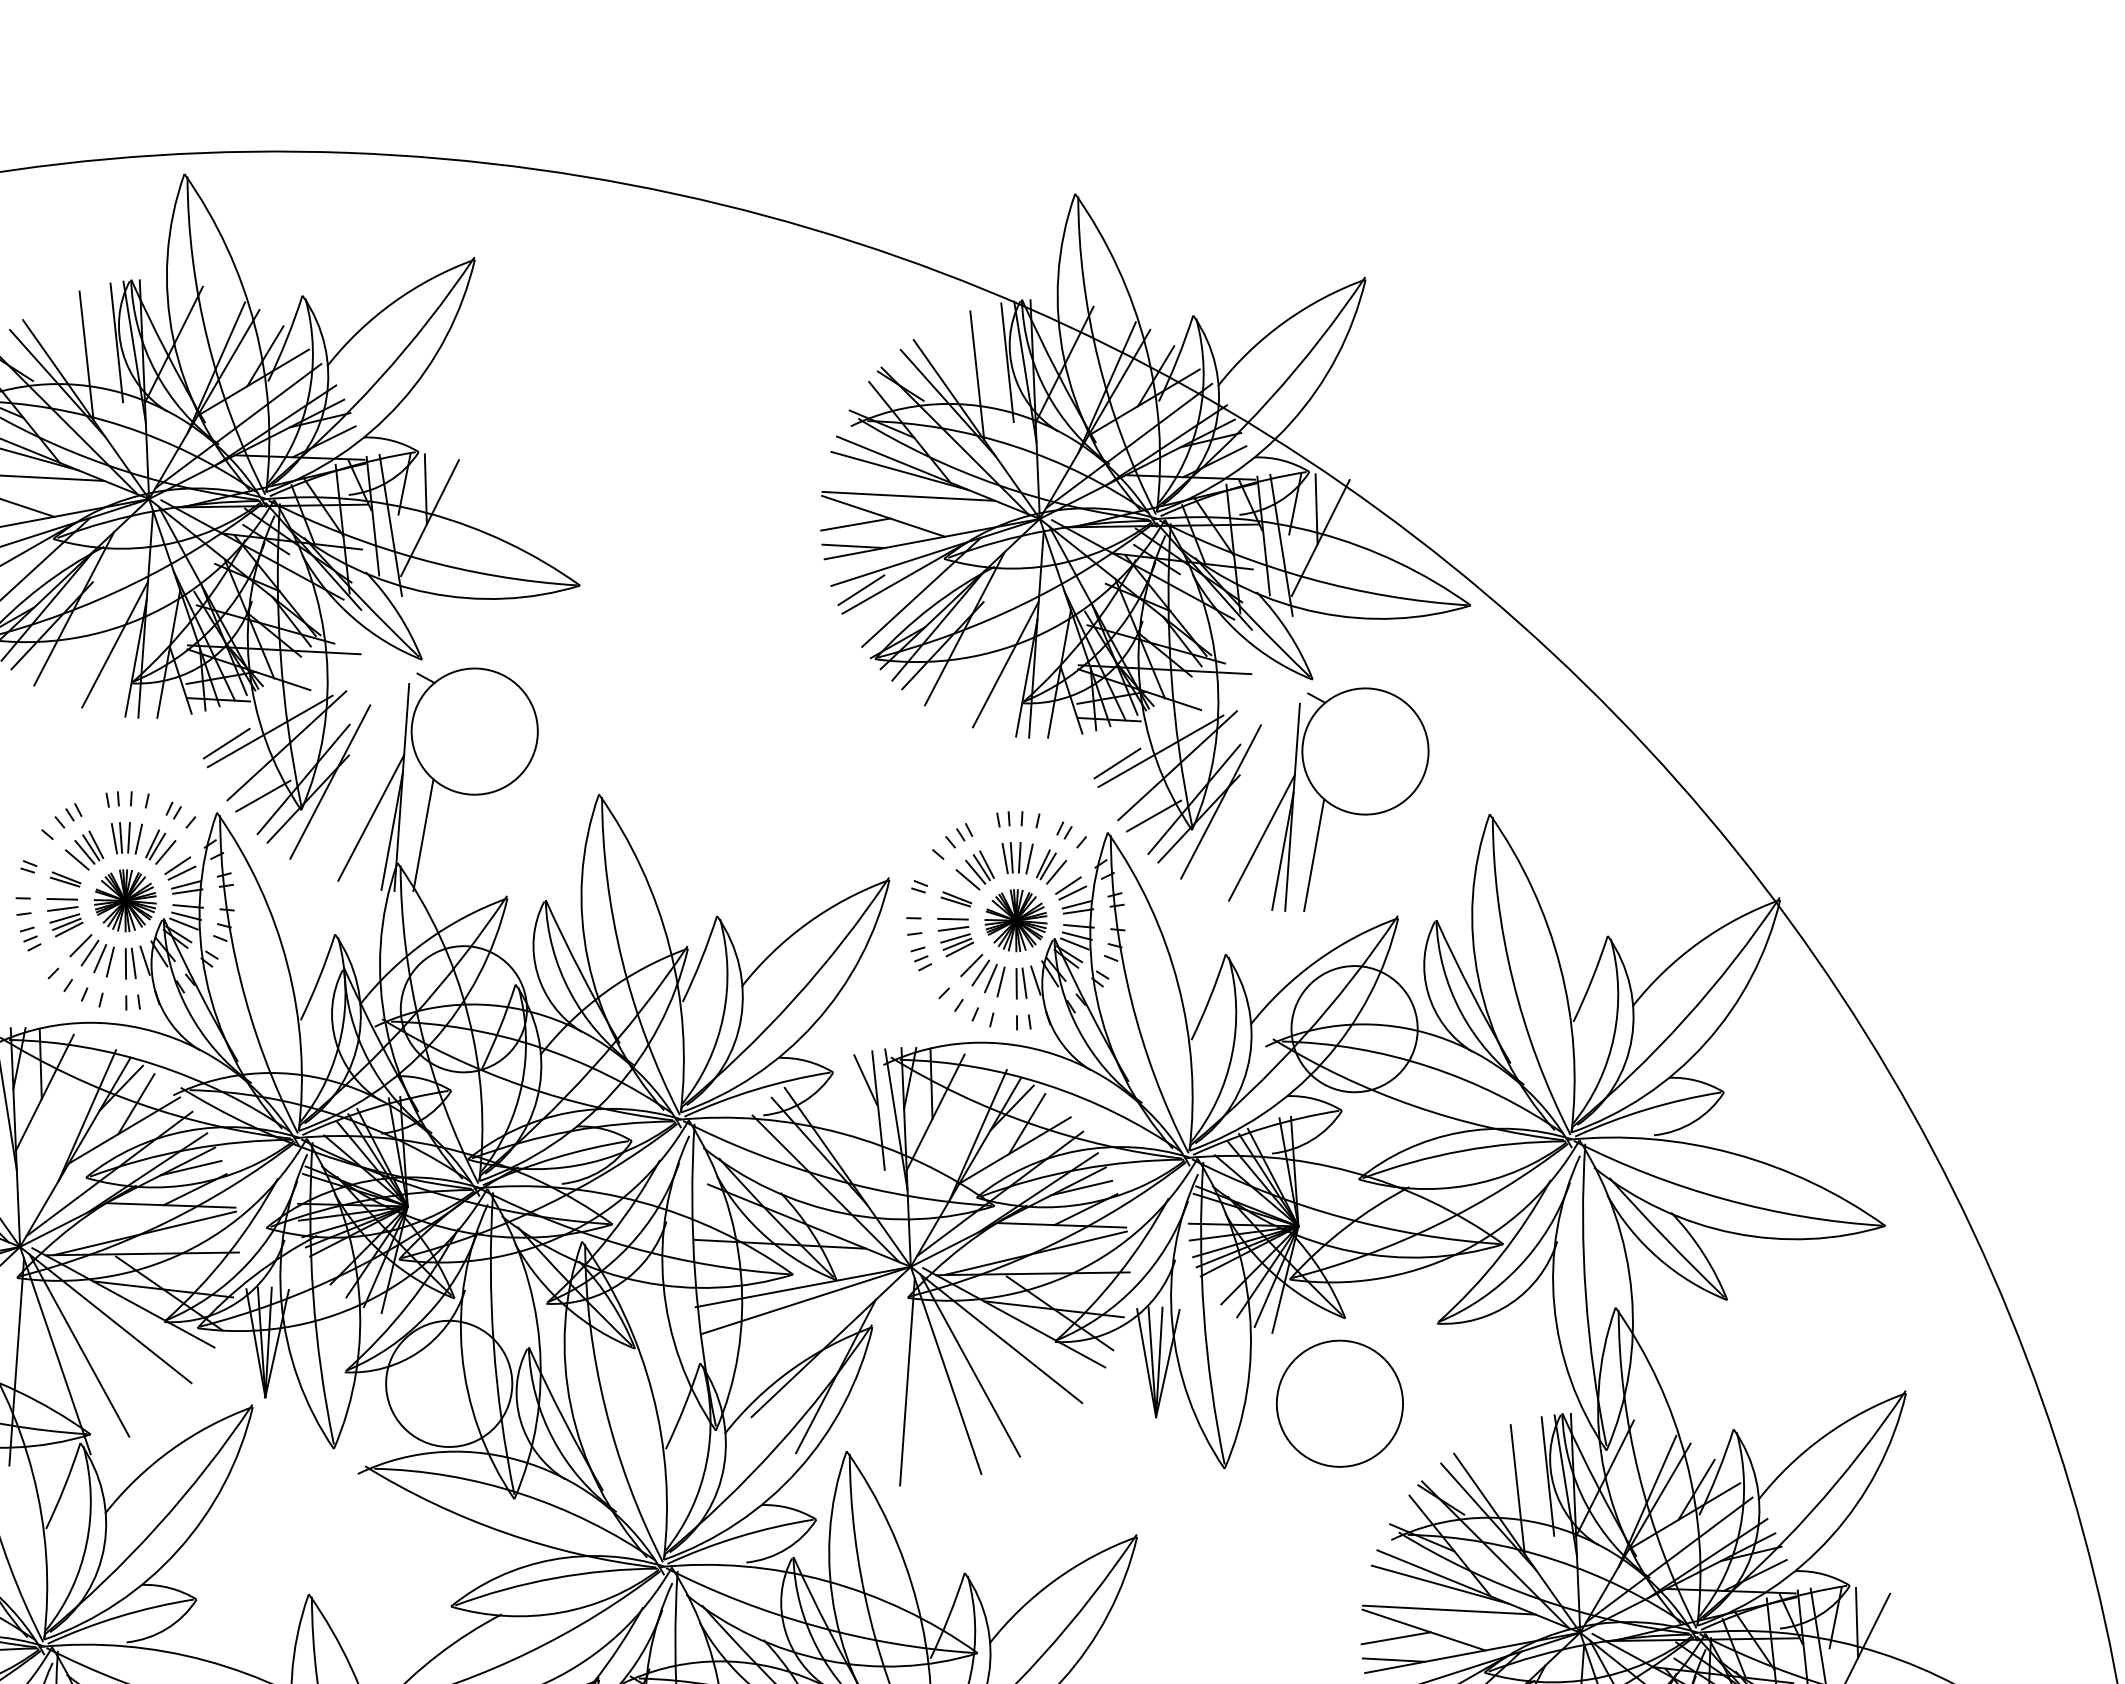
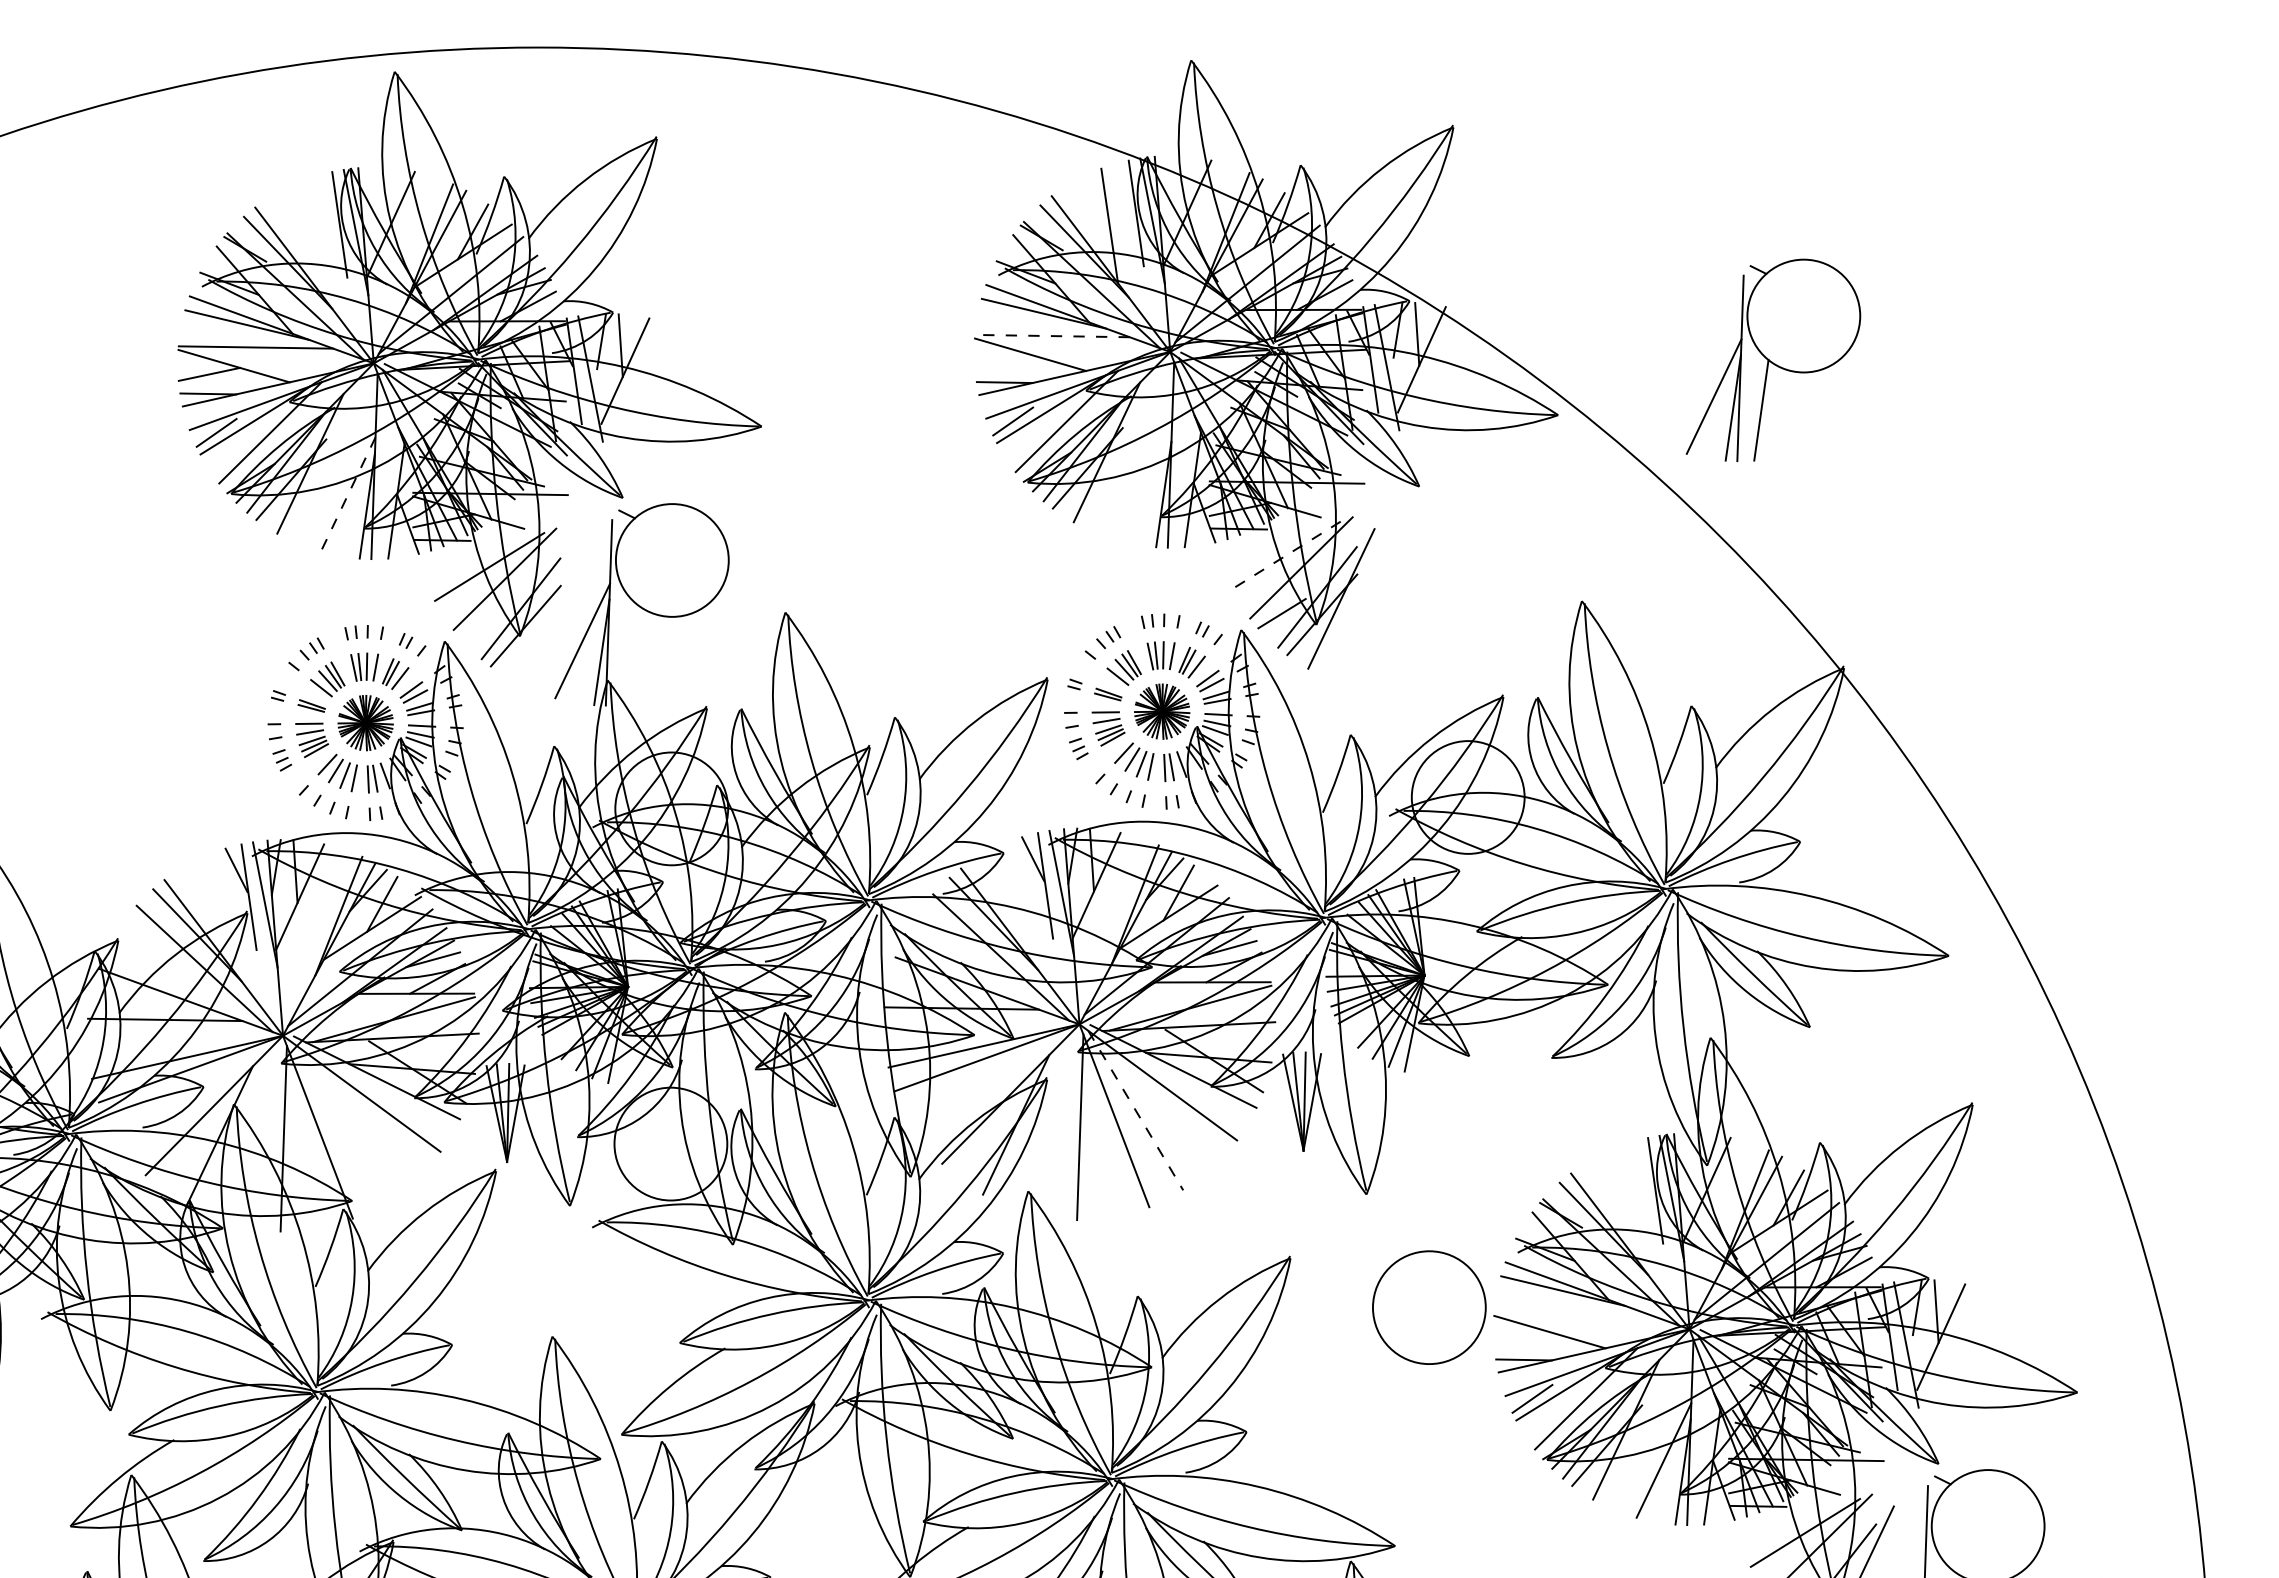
line: (85, 355) -> (312, 237), removed
line: (908, 496) -> (1052, 336), solid -> dashed
line: (855, 523) -> (1005, 362), removed
line: (114, 645) -> (347, 495), solid -> dashed
line: (1005, 663) -> (1144, 482), removed
line: (227, 743) -> (451, 579), removed
line: (1160, 751) -> (1285, 555), solid -> dashed
line: (1117, 763) -> (1247, 567), removed
line: (329, 782) -> (544, 610), removed
line: (263, 795) -> (485, 624), removed
part: (1329, 798) -> (1773, 359), moved
line: (422, 834) -> (629, 654), removed
line: (78, 1345) -> (338, 1121), removed
line: (969, 1365) -> (1135, 1110), solid -> dashed
circle: (1340, 1403) -> (1429, 1307), moved
line: (1517, 1489) -> (1628, 1203), removed
line: (1448, 1610) -> (1571, 1313), removed
line: (1395, 1637) -> (1524, 1339), removed

